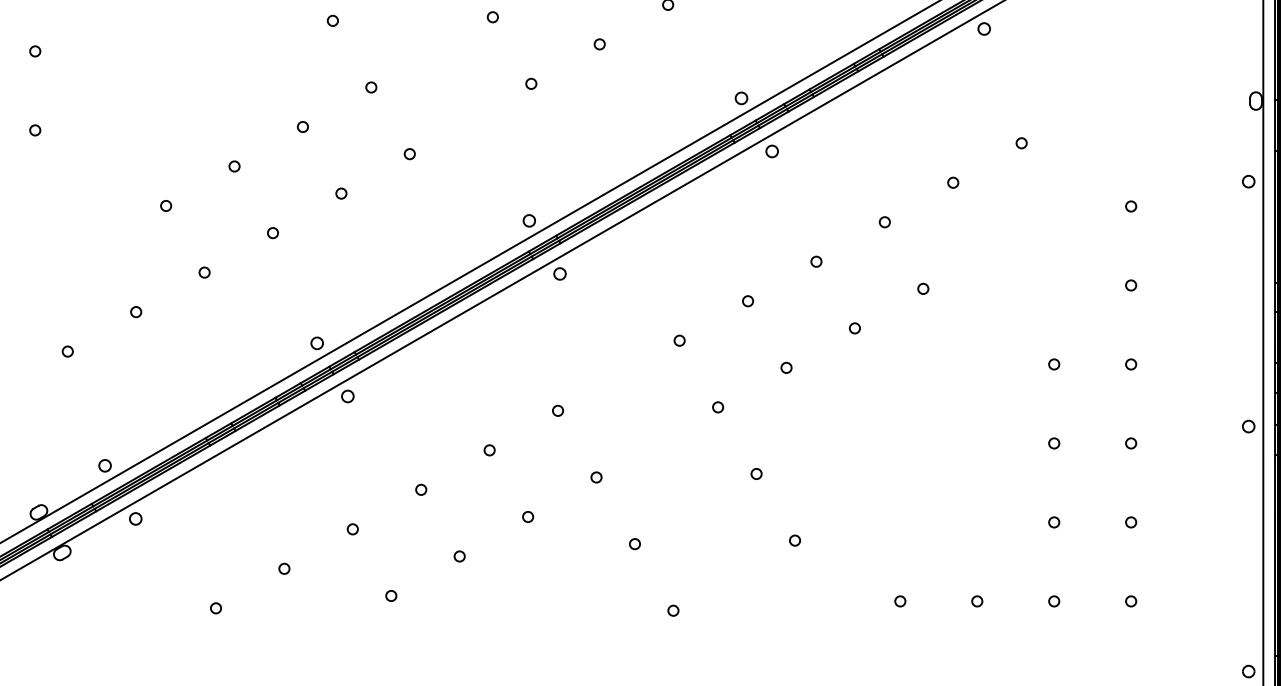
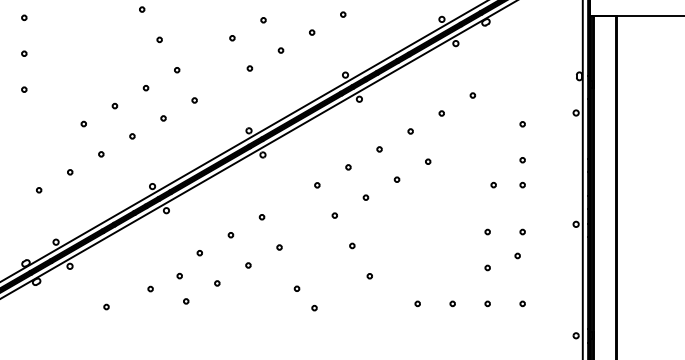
circle: (1053, 363) -> (493, 184), moved
circle: (1130, 363) -> (522, 184), moved
circle: (1130, 521) -> (517, 255), moved
circle: (352, 528) -> (179, 275), moved
circle: (633, 543) -> (296, 288), moved
circle: (284, 567) -> (150, 288), moved

